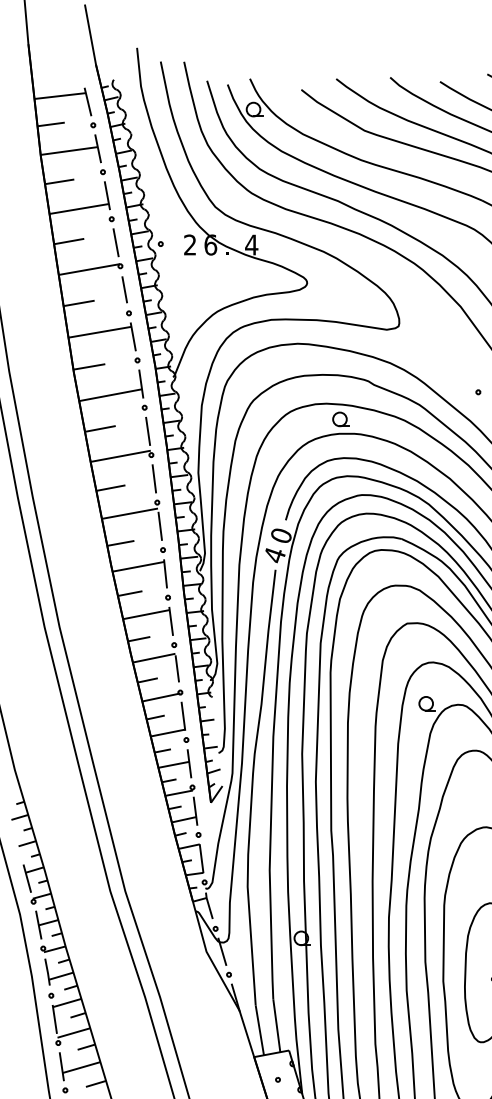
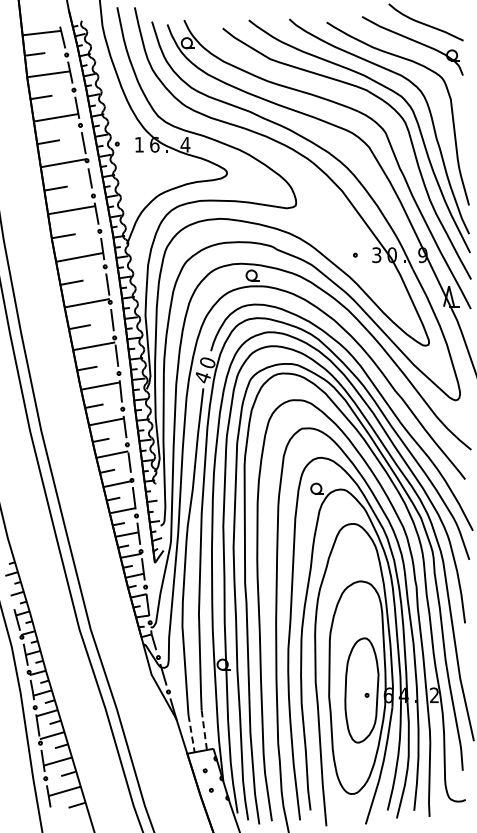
text: (189, 244) -> (138, 144), 2 -> 1
line: (277, 1026) -> (204, 730), solid -> dashed
line: (259, 1030) -> (191, 733), solid -> dashed

